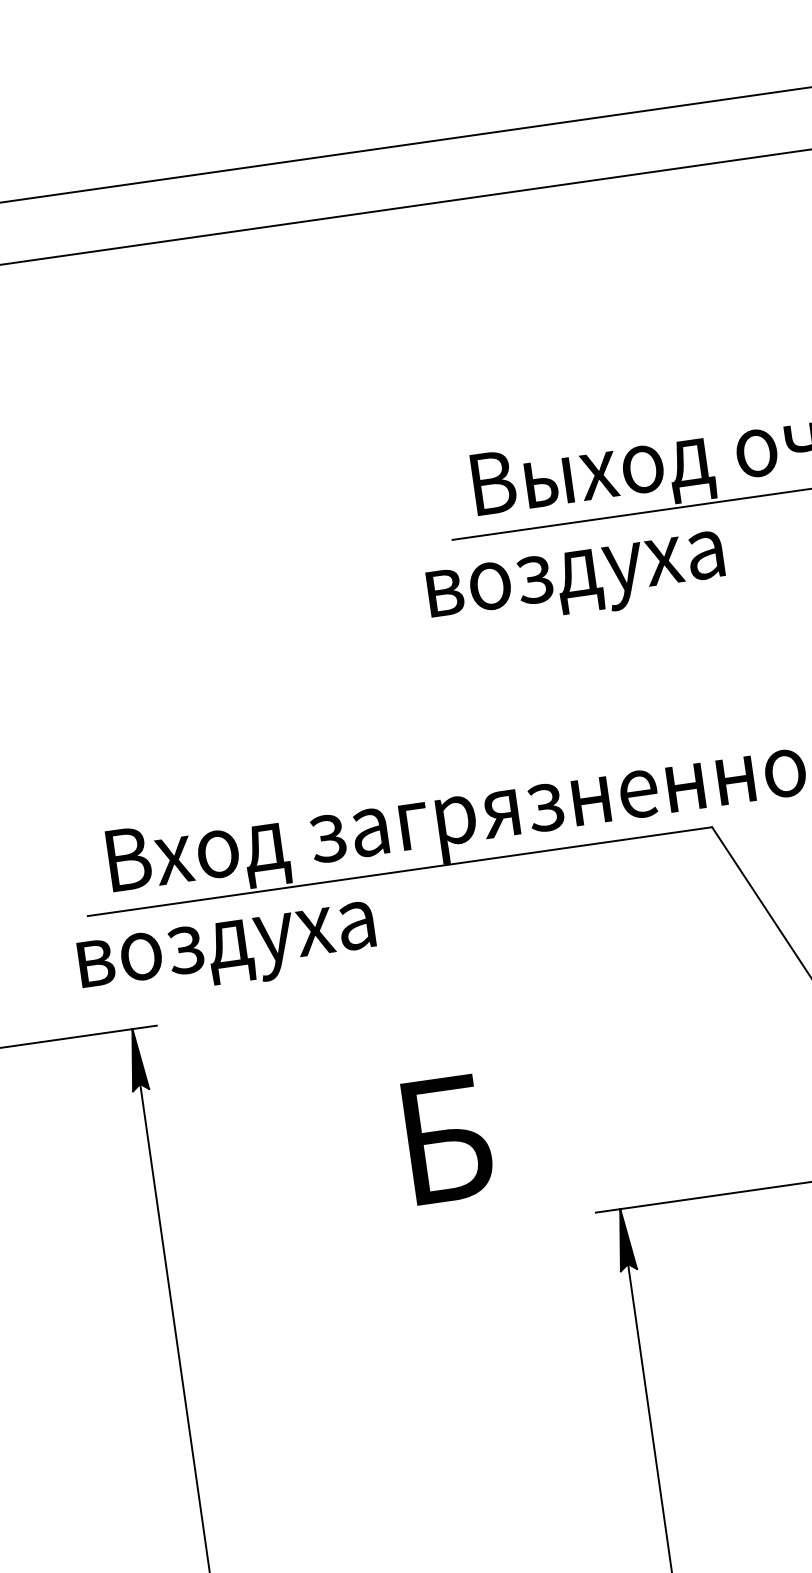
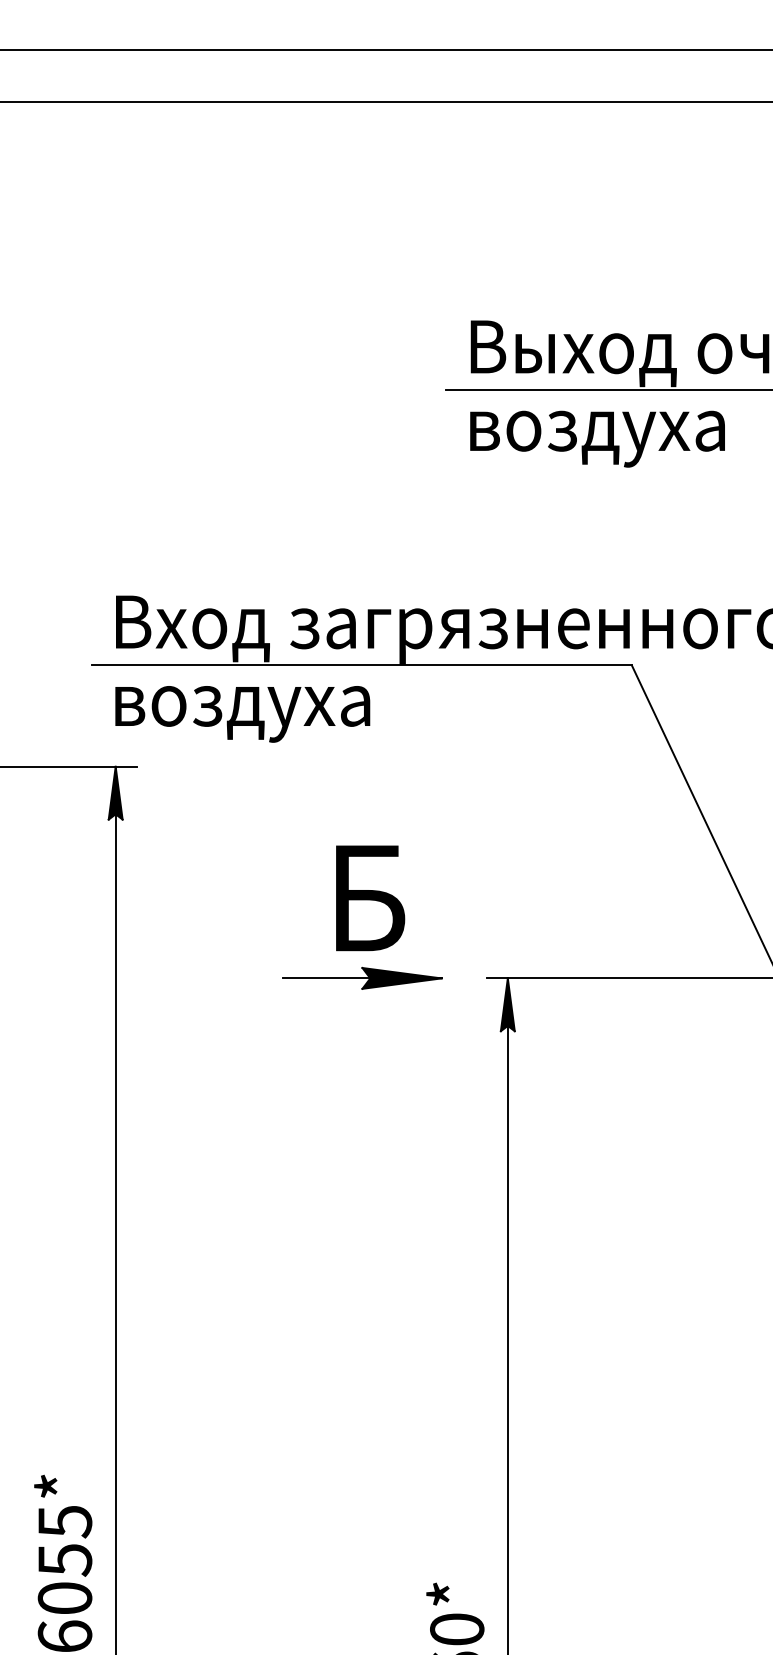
text: (576, 582) -> (597, 438), moved
text: (227, 953) -> (242, 714), moved
part: (452, 1231) -> (362, 977), added

